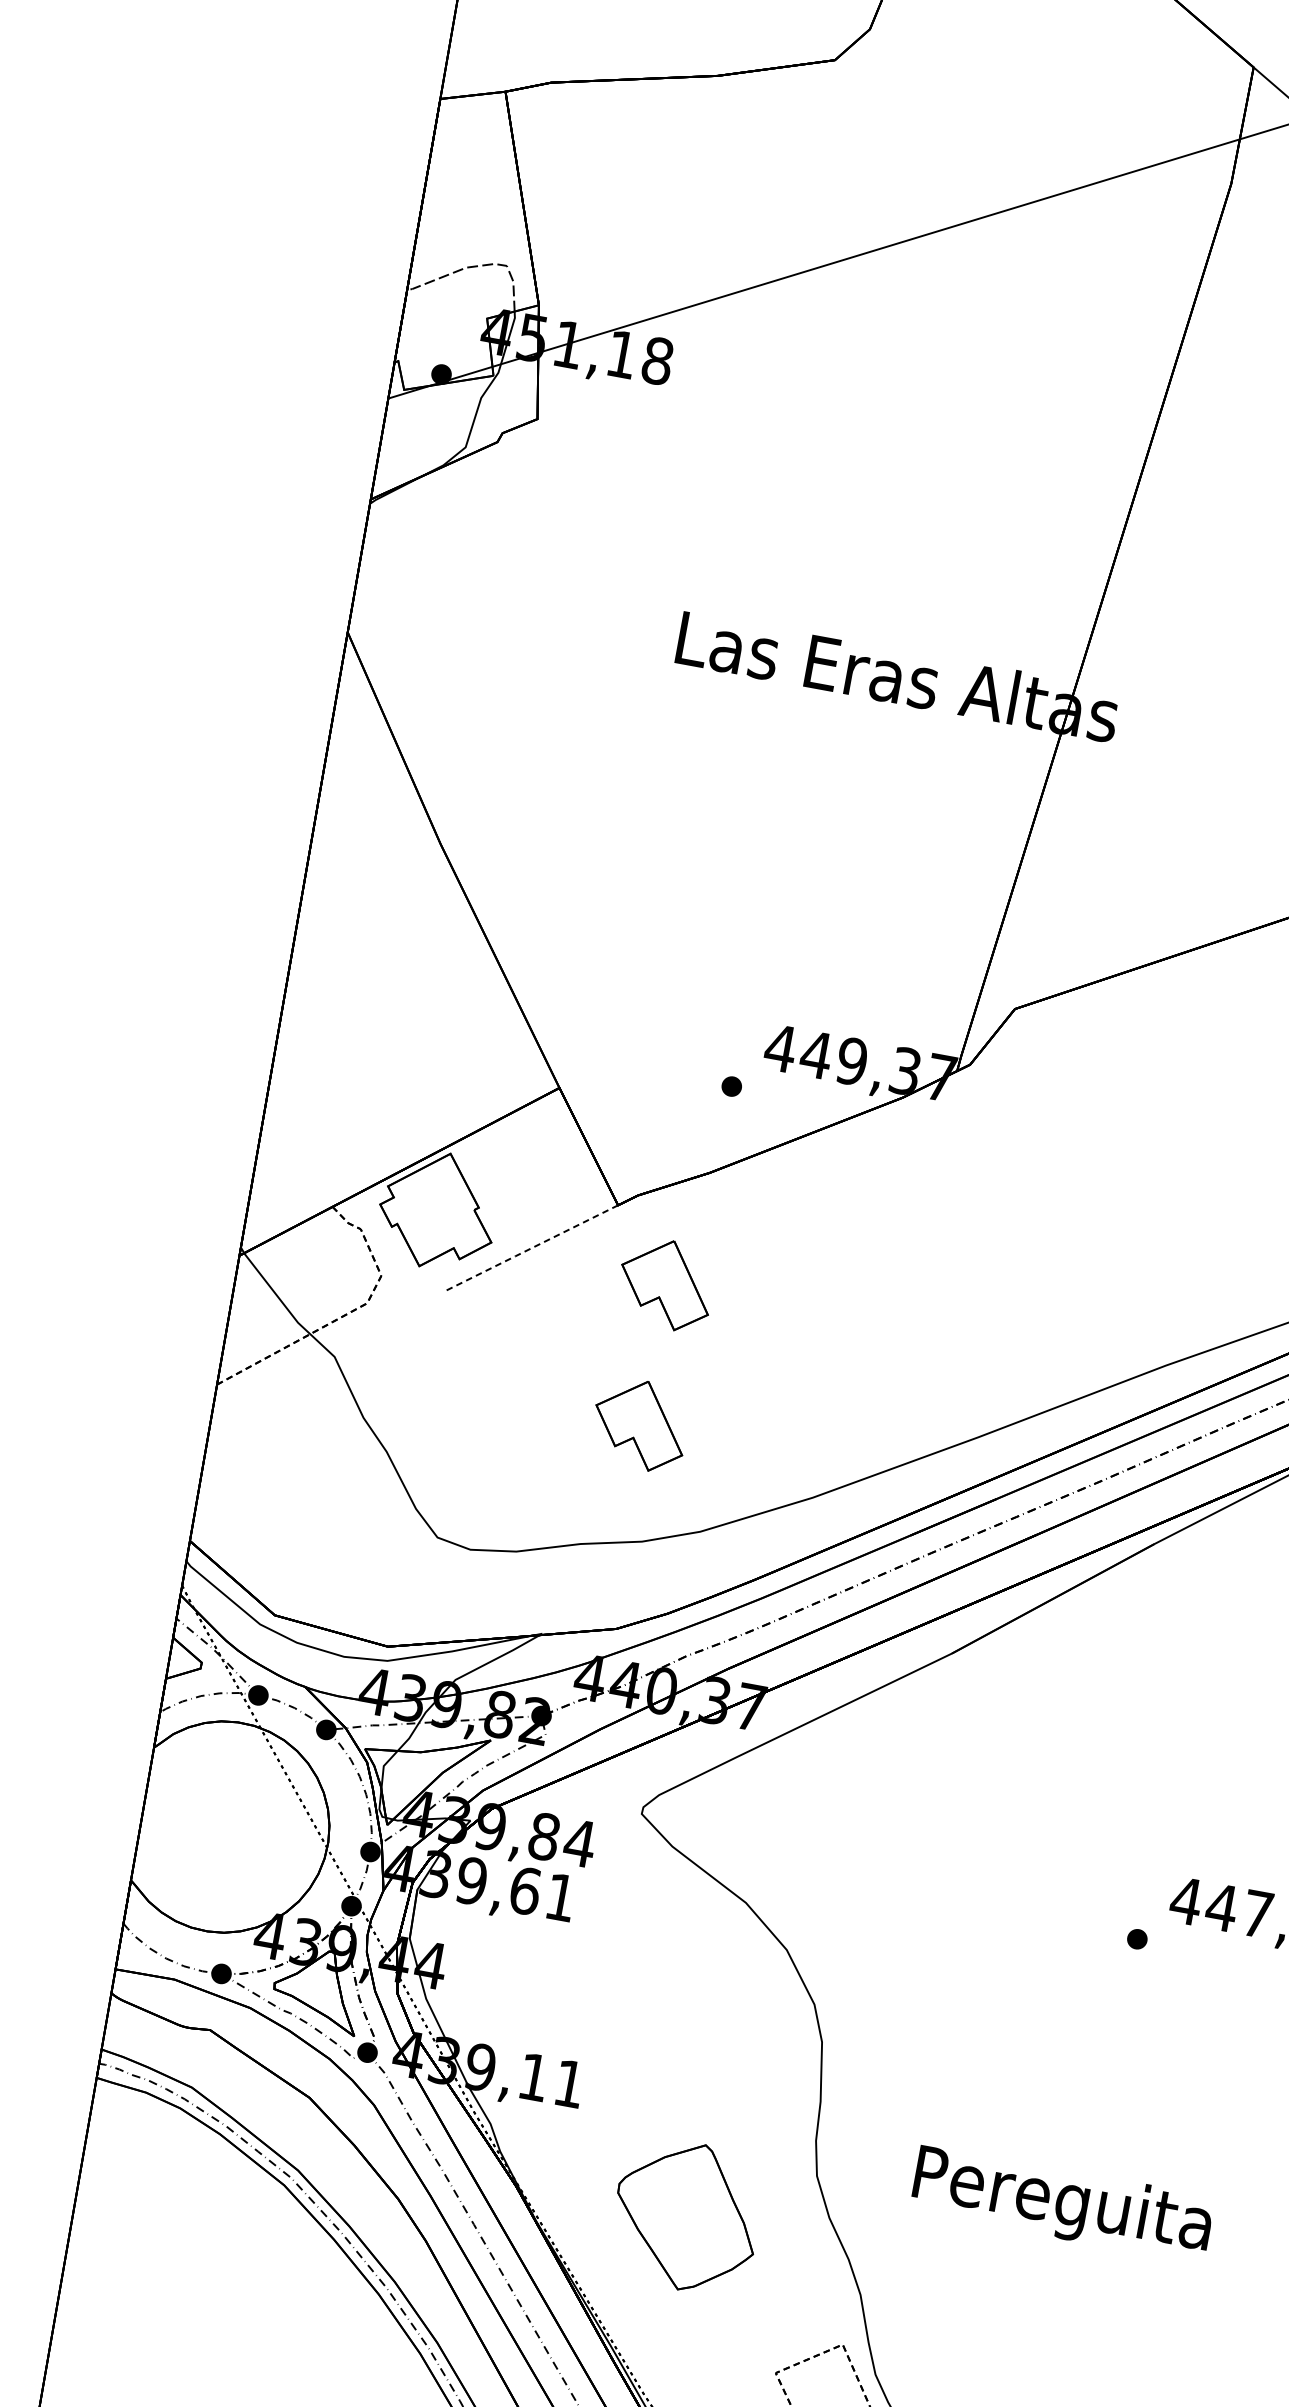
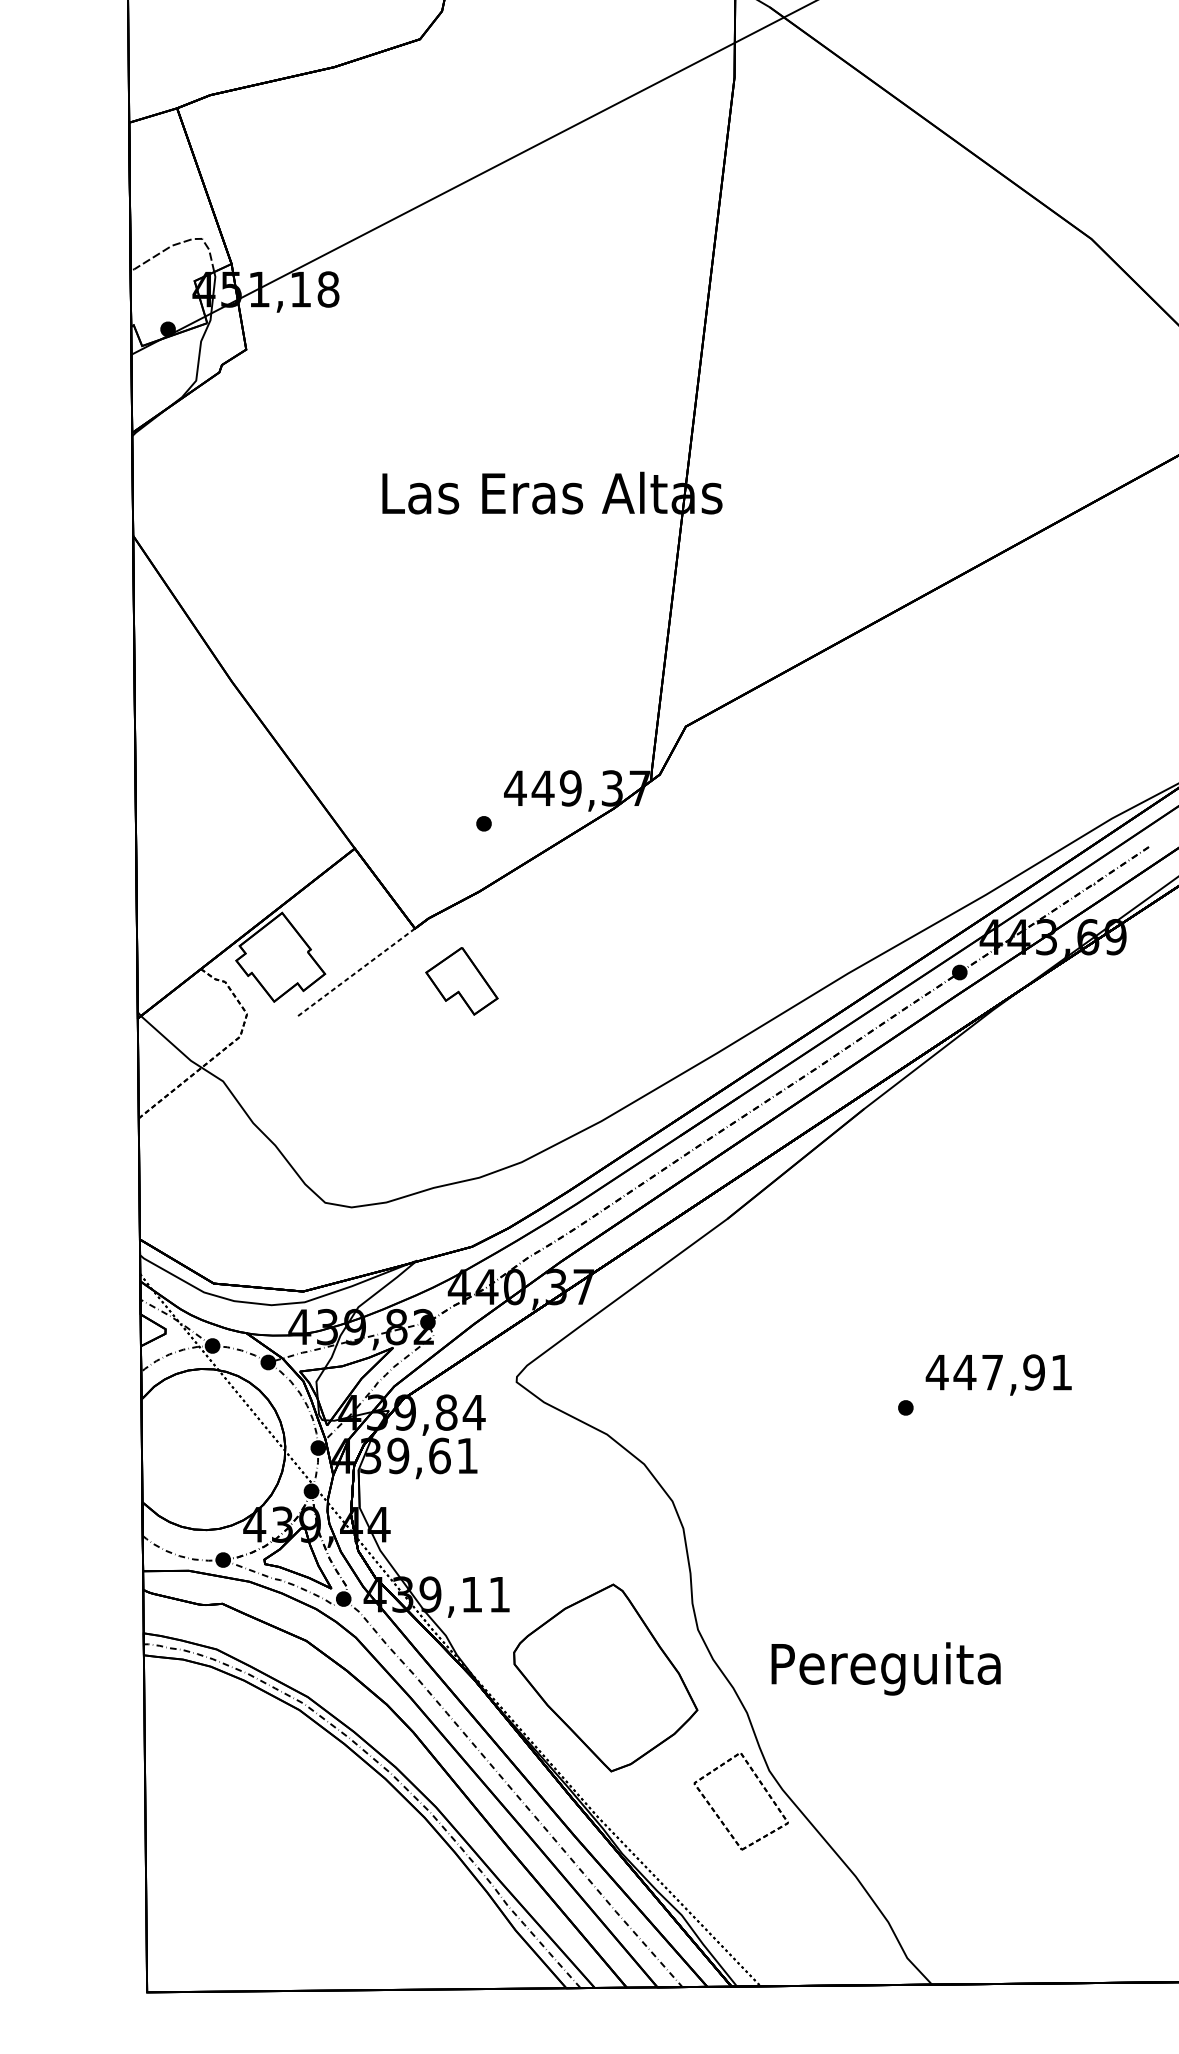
part: (639, 1425) -> (461, 1090), removed
text: (1061, 2203) -> (885, 1668), moved
part: (686, 2215) -> (605, 1677), size x1.67

